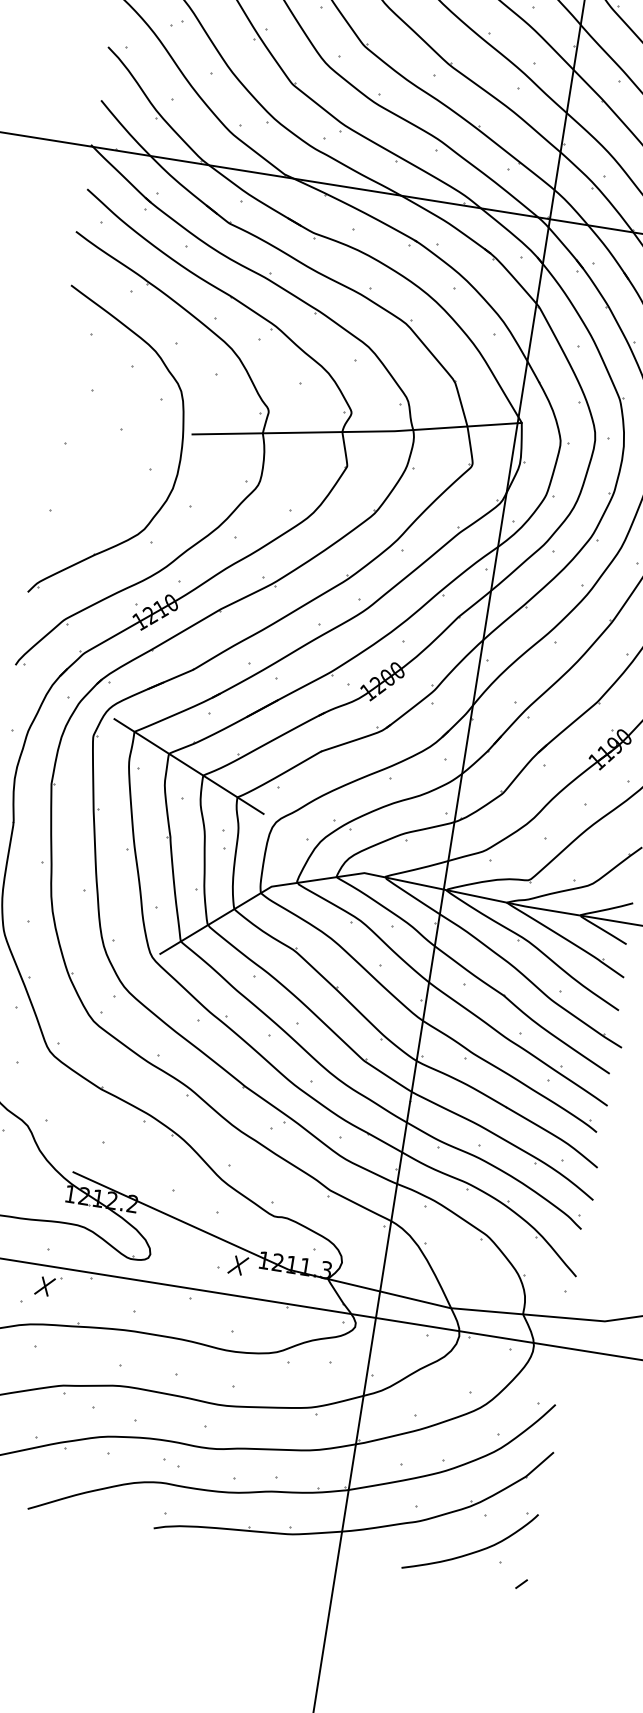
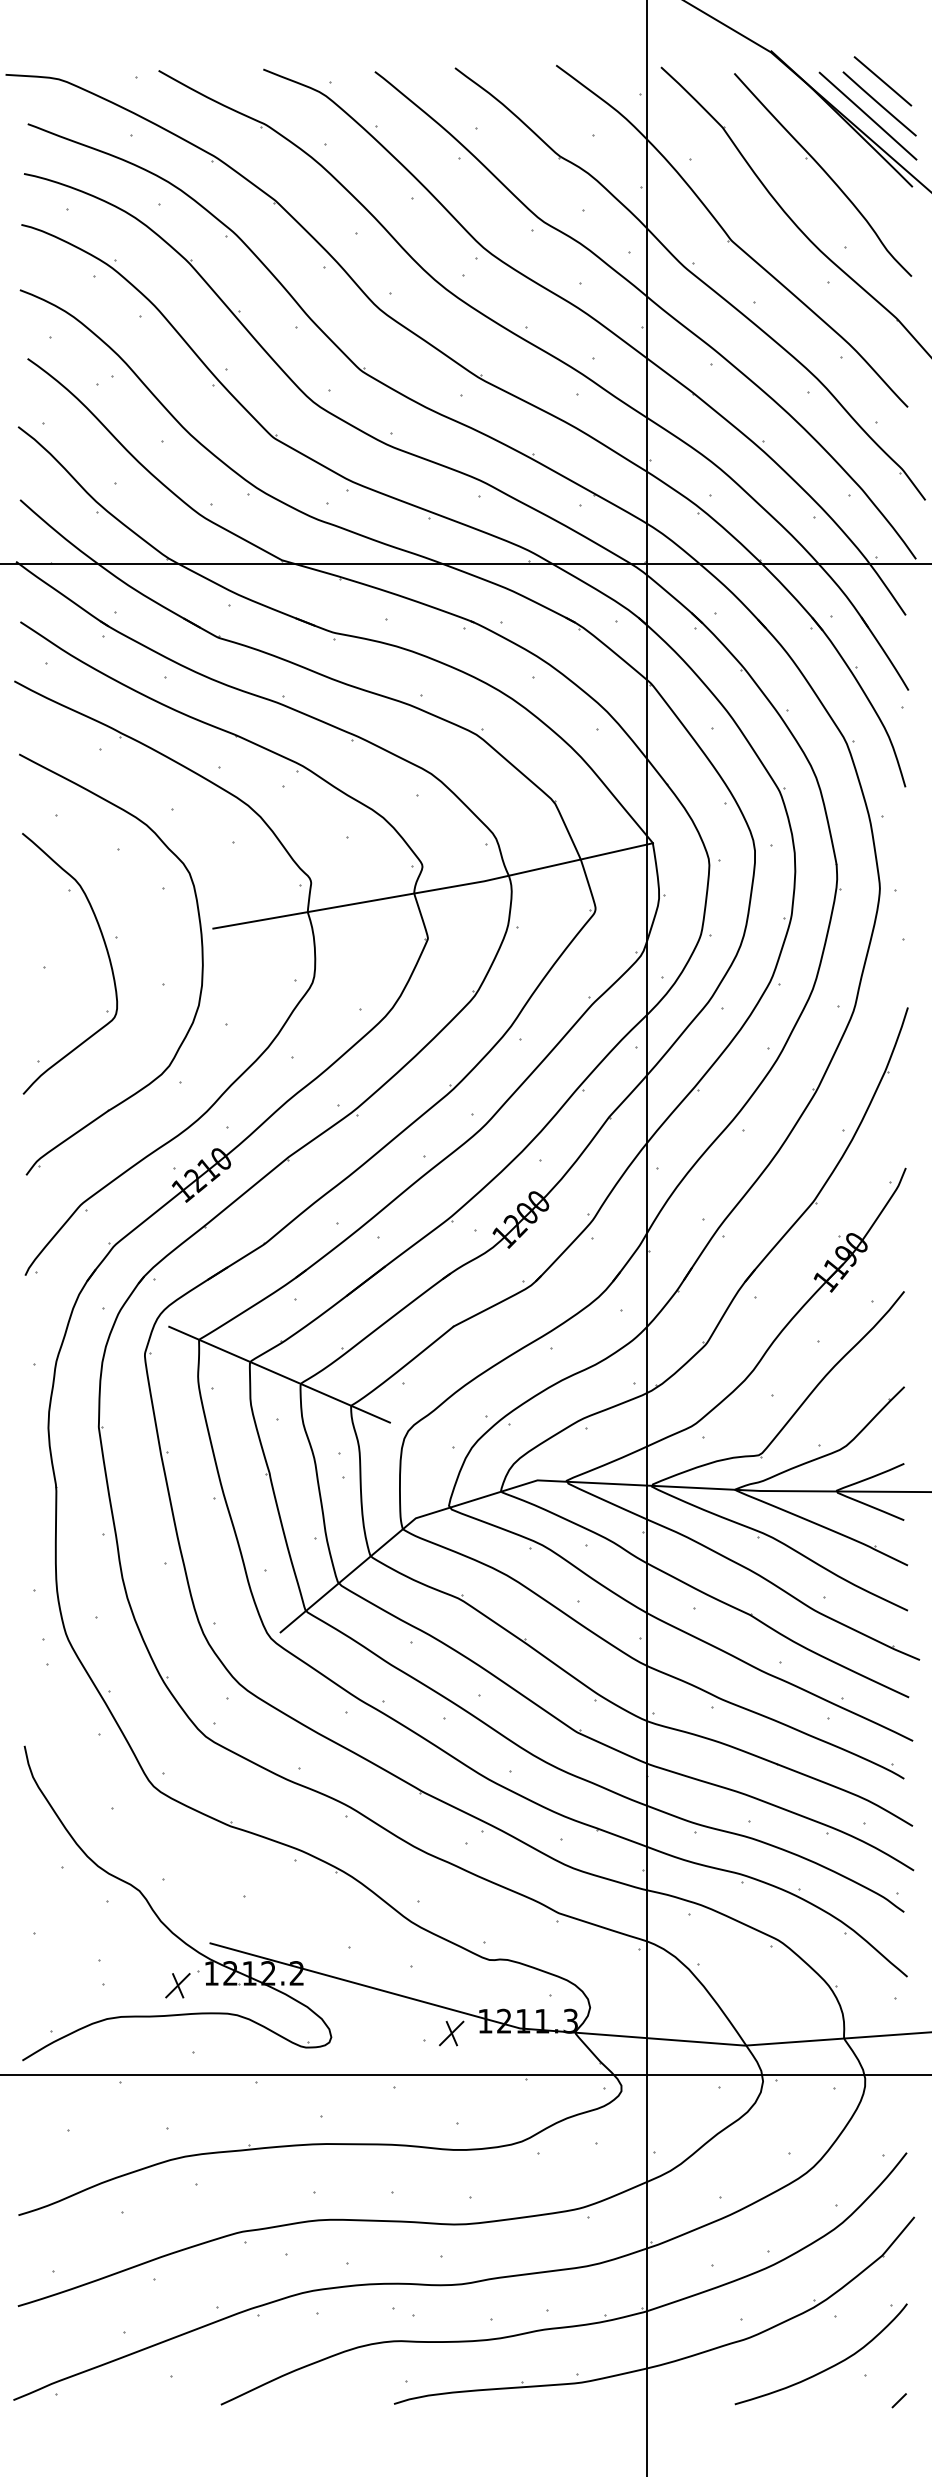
part: (111, 439) -> (106, 952), added
part: (48, 1286) -> (182, 1984), moved

